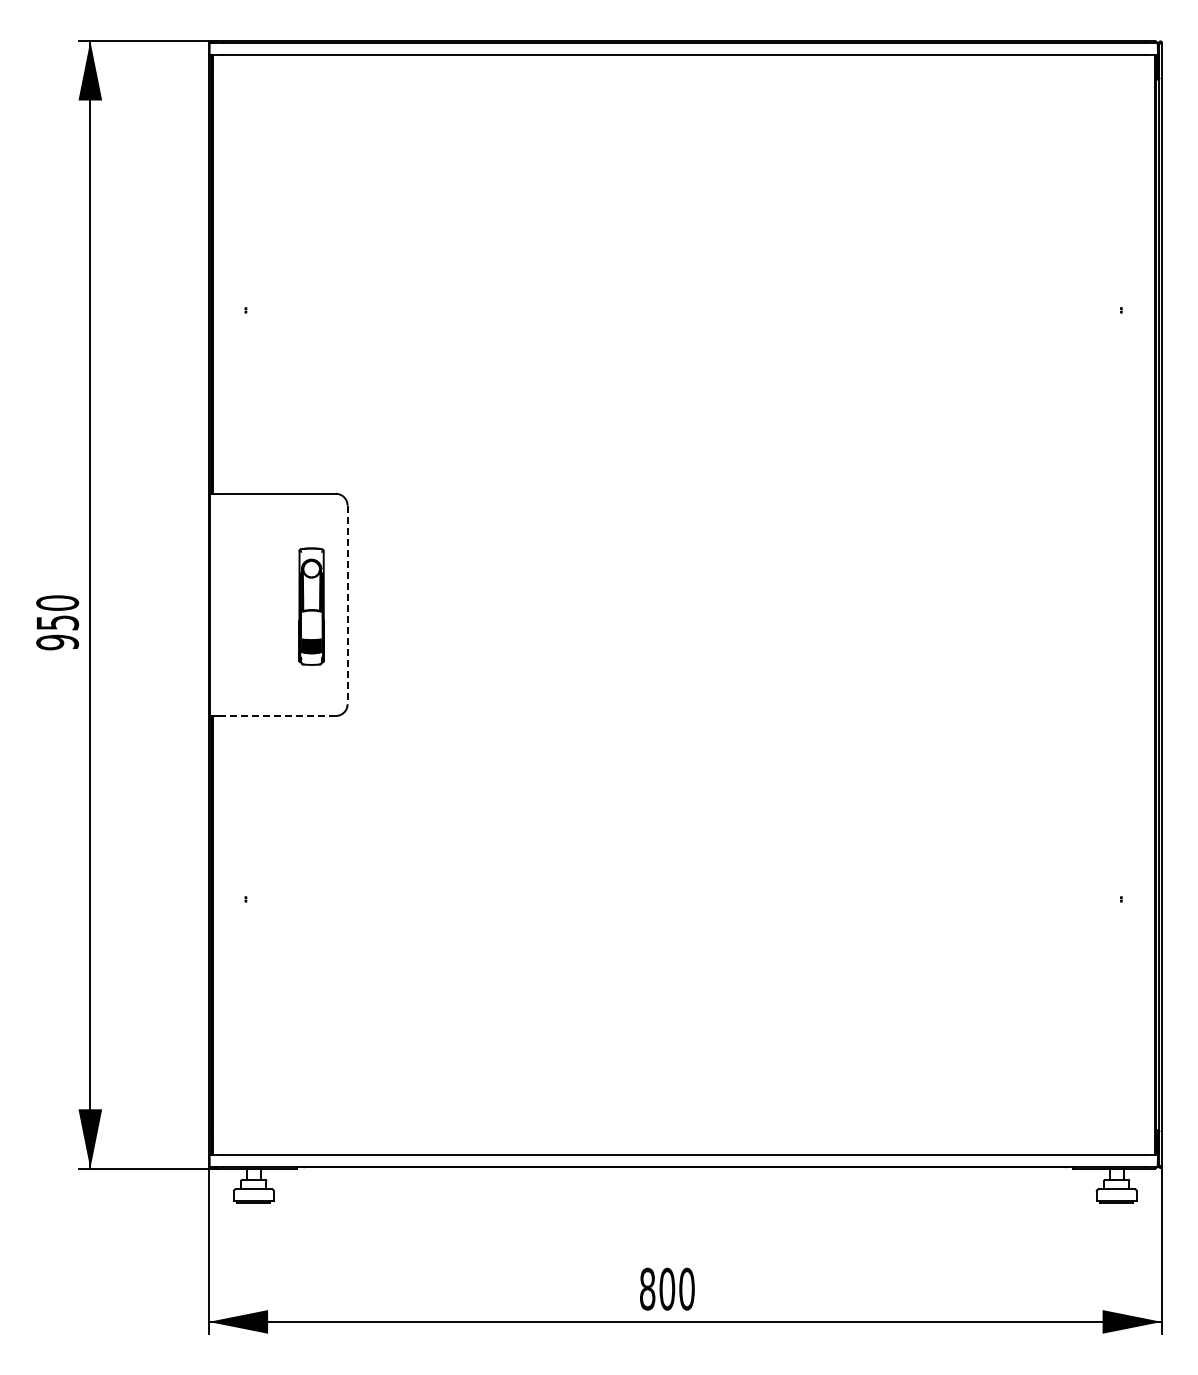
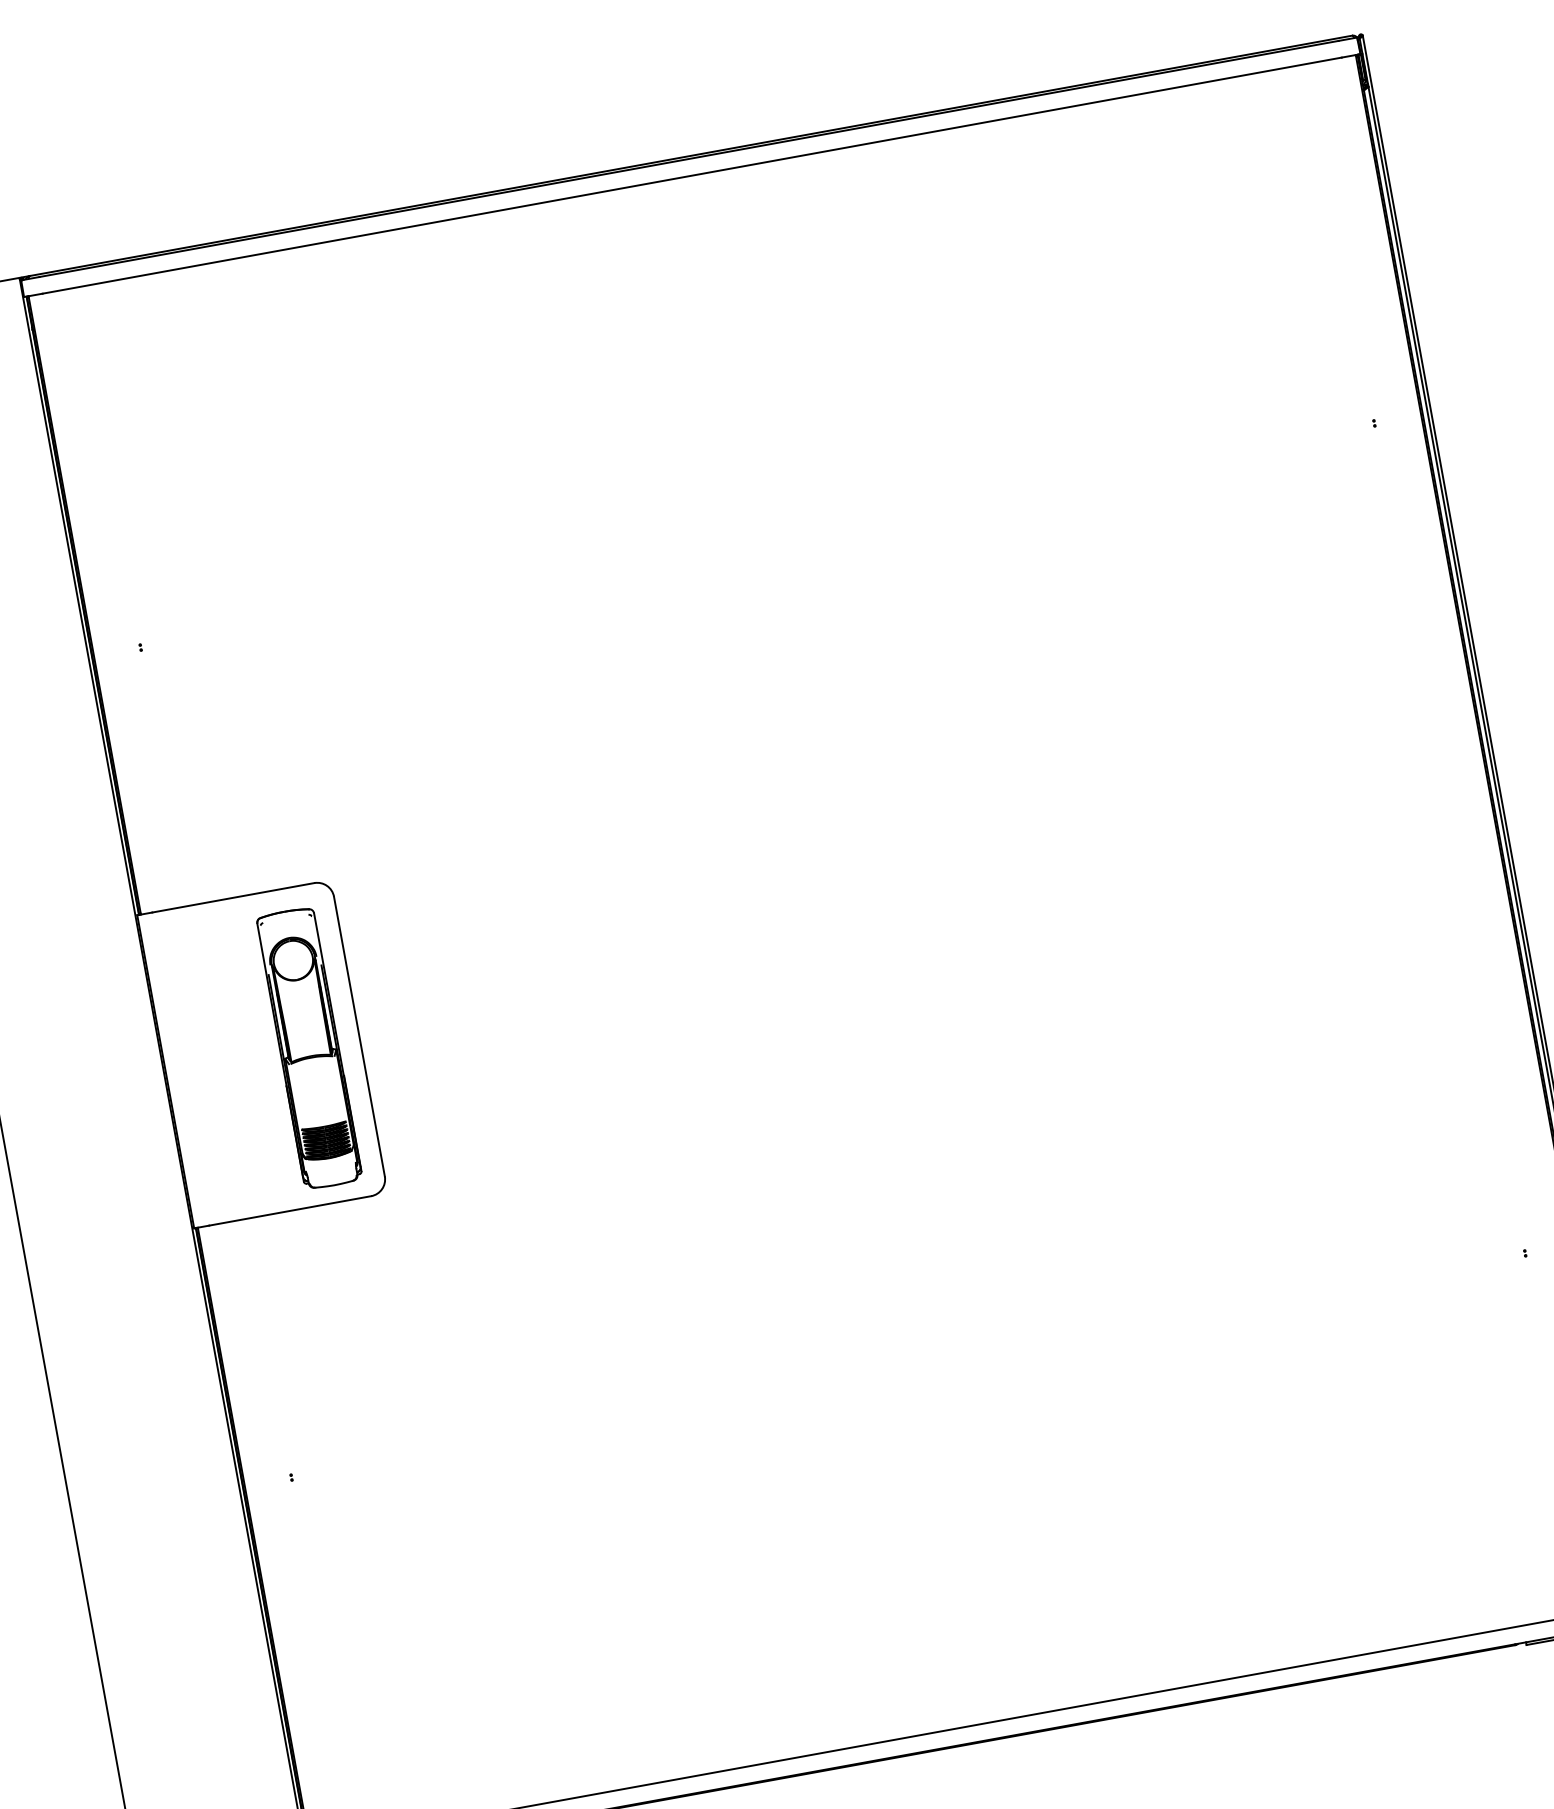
line: (347, 605) -> (359, 1037), dashed -> solid
part: (311, 606) -> (308, 1048), size x1.67
line: (277, 716) -> (289, 1211), dashed -> solid

